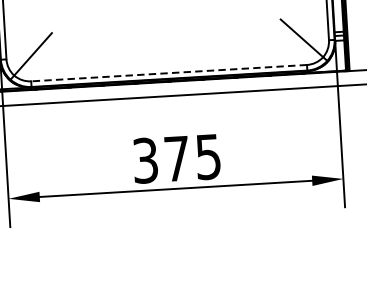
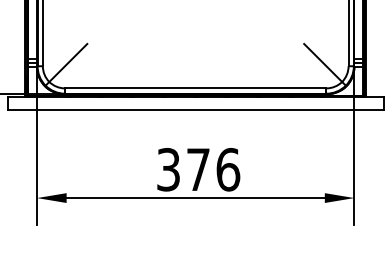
line: (168, 73) -> (195, 88), dashed -> solid
text: (208, 156) -> (228, 169), 375 -> 376

